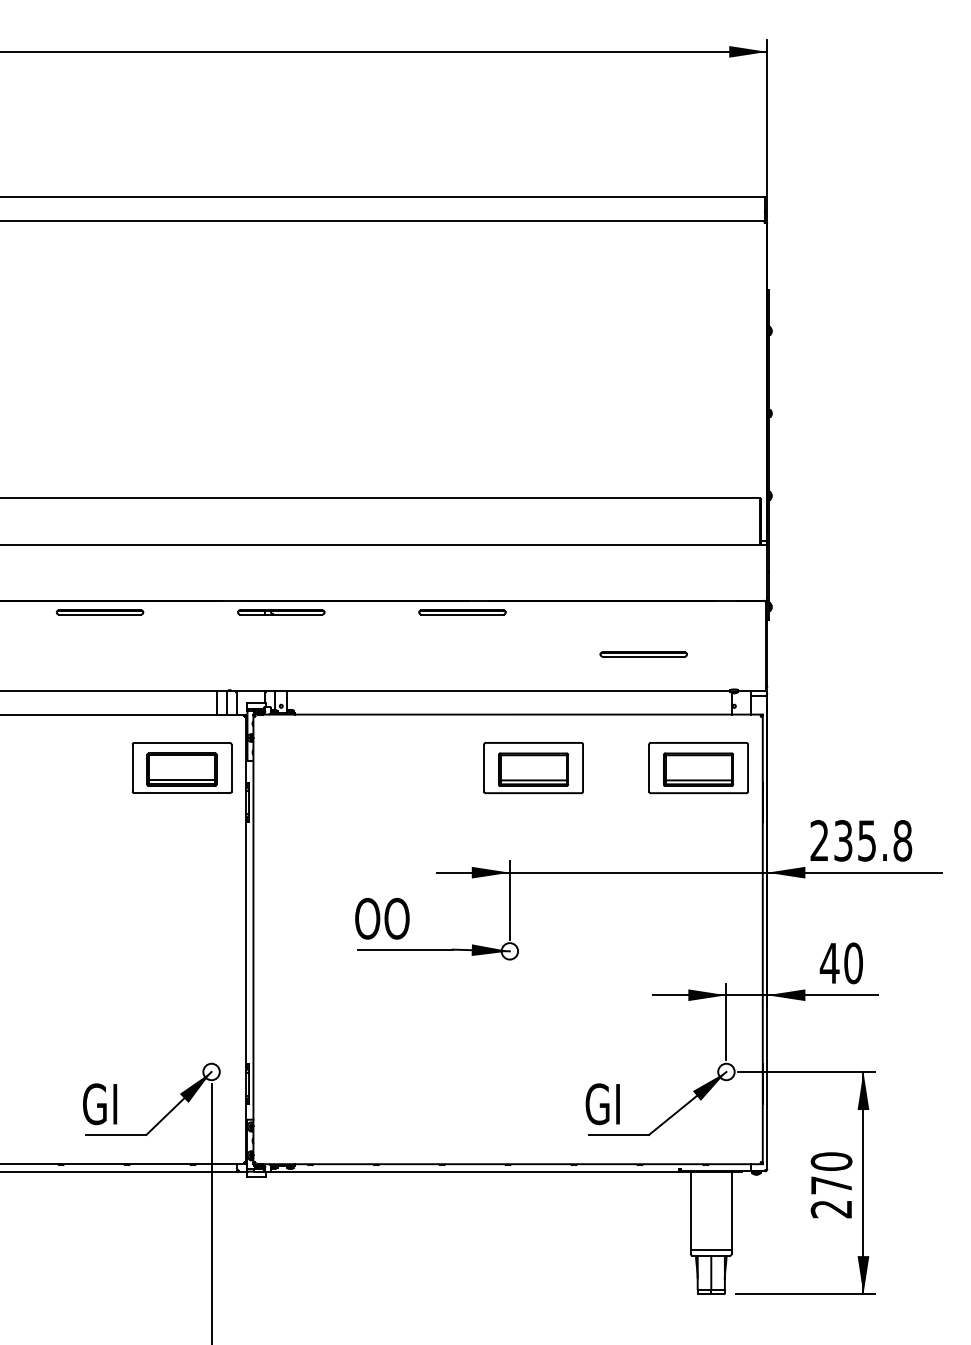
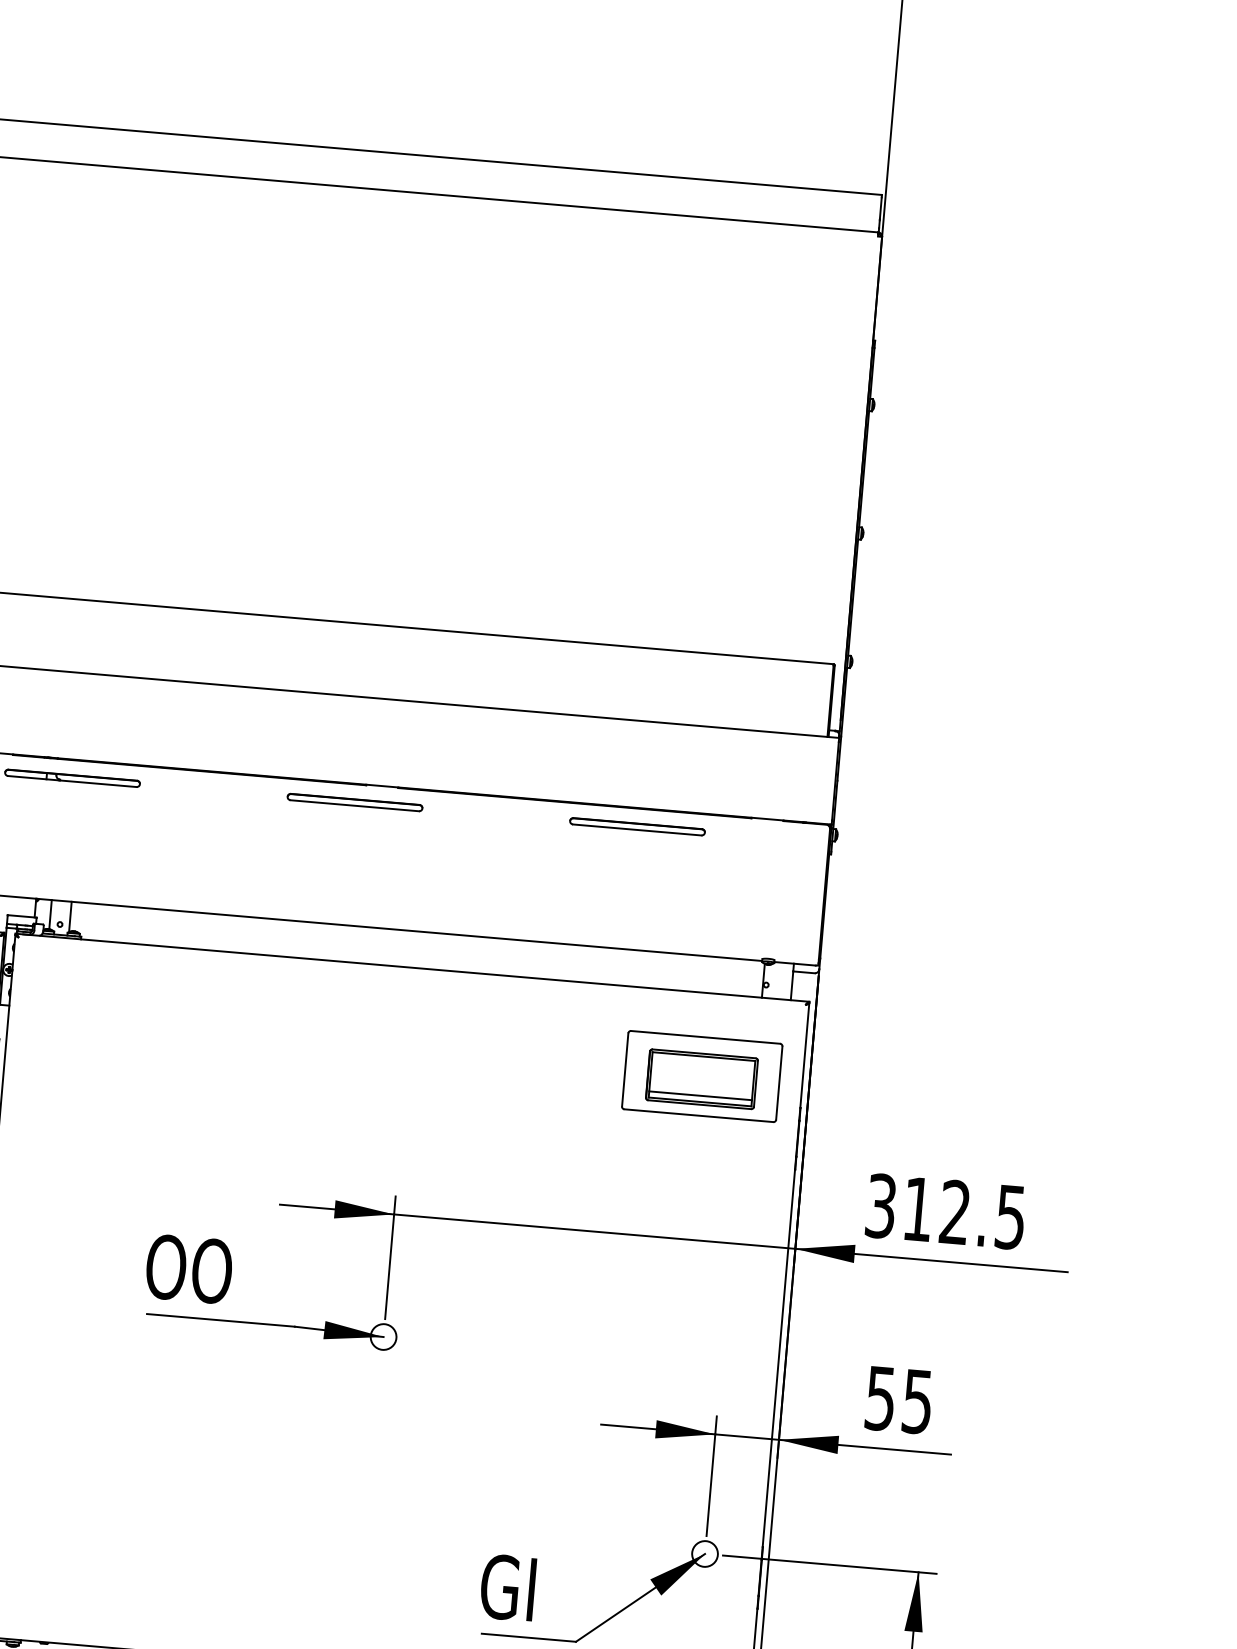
part: (643, 654) -> (637, 826), moved
part: (533, 768) -> (444, 1055), removed
text: (861, 840) -> (946, 1211), 235.8 -> 312.5
text: (840, 963) -> (897, 1400), 40 -> 55

